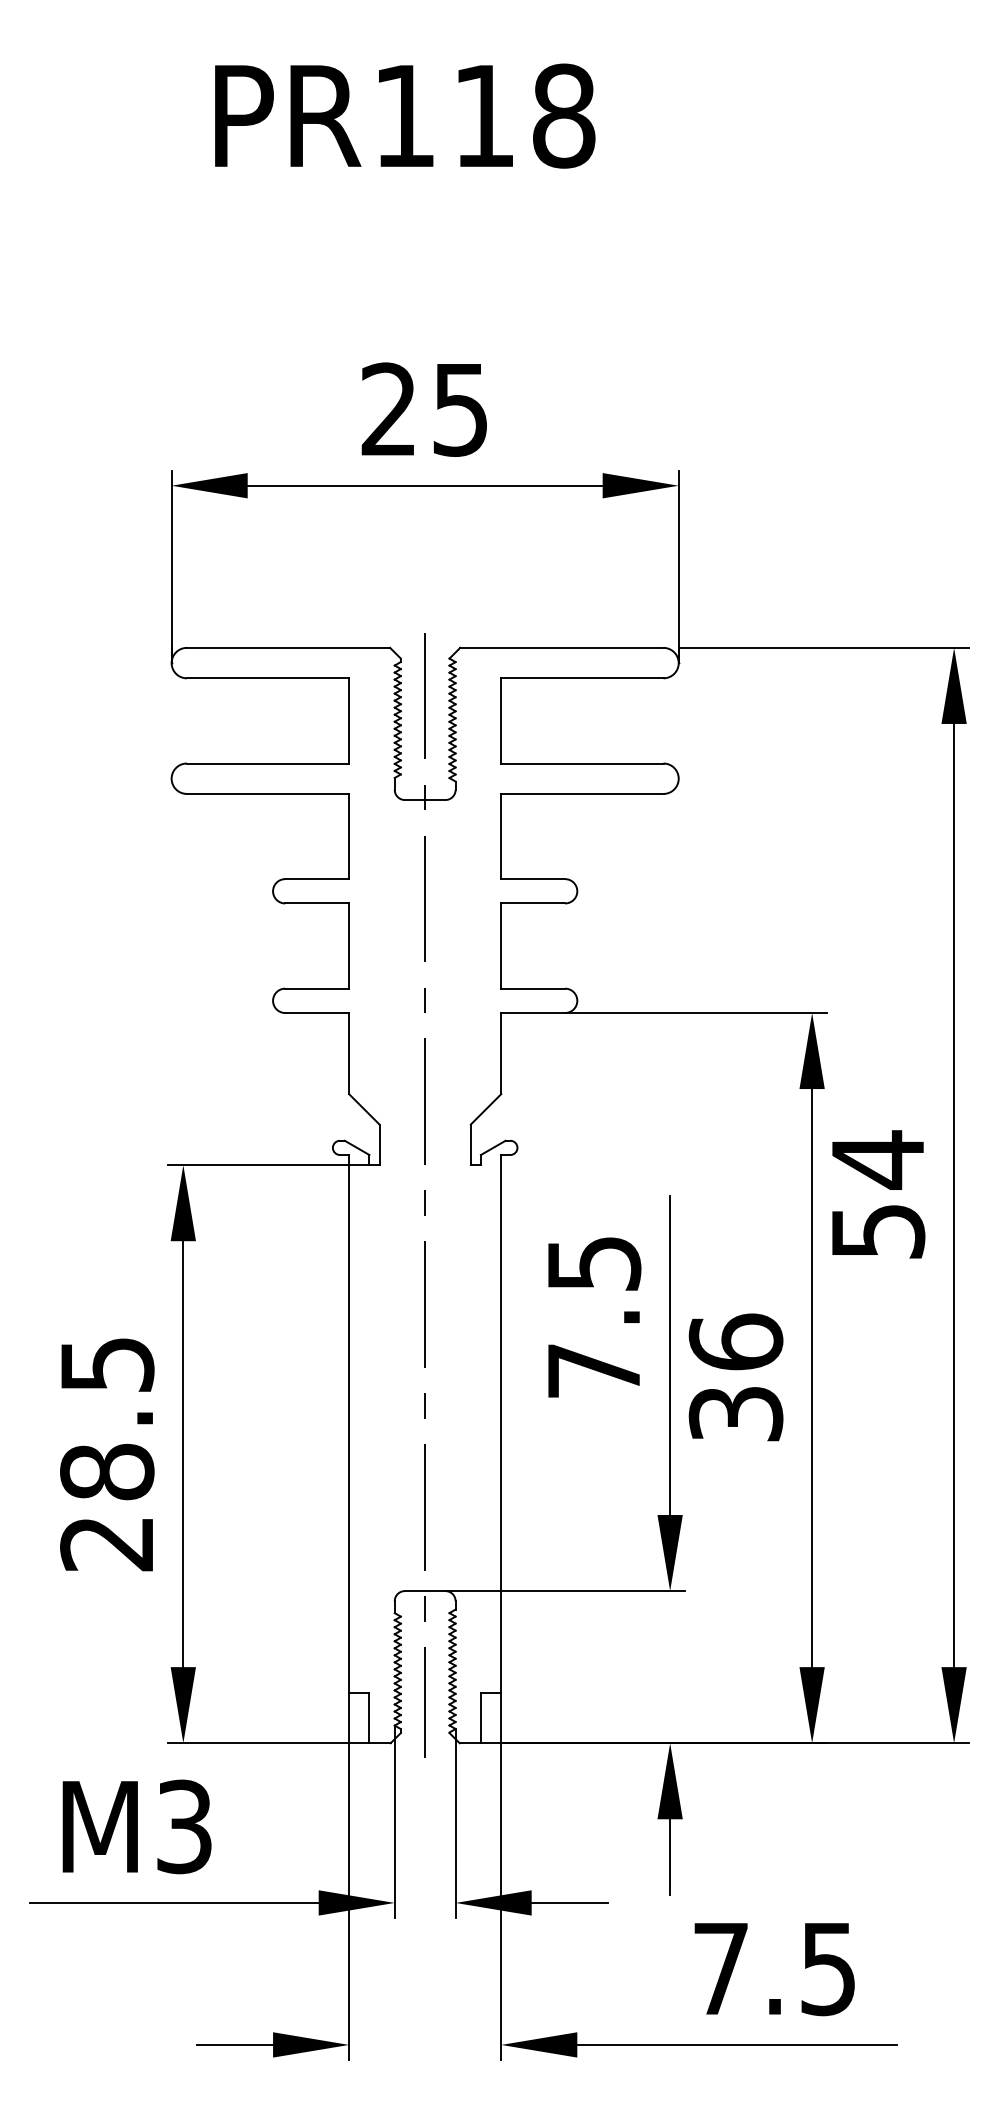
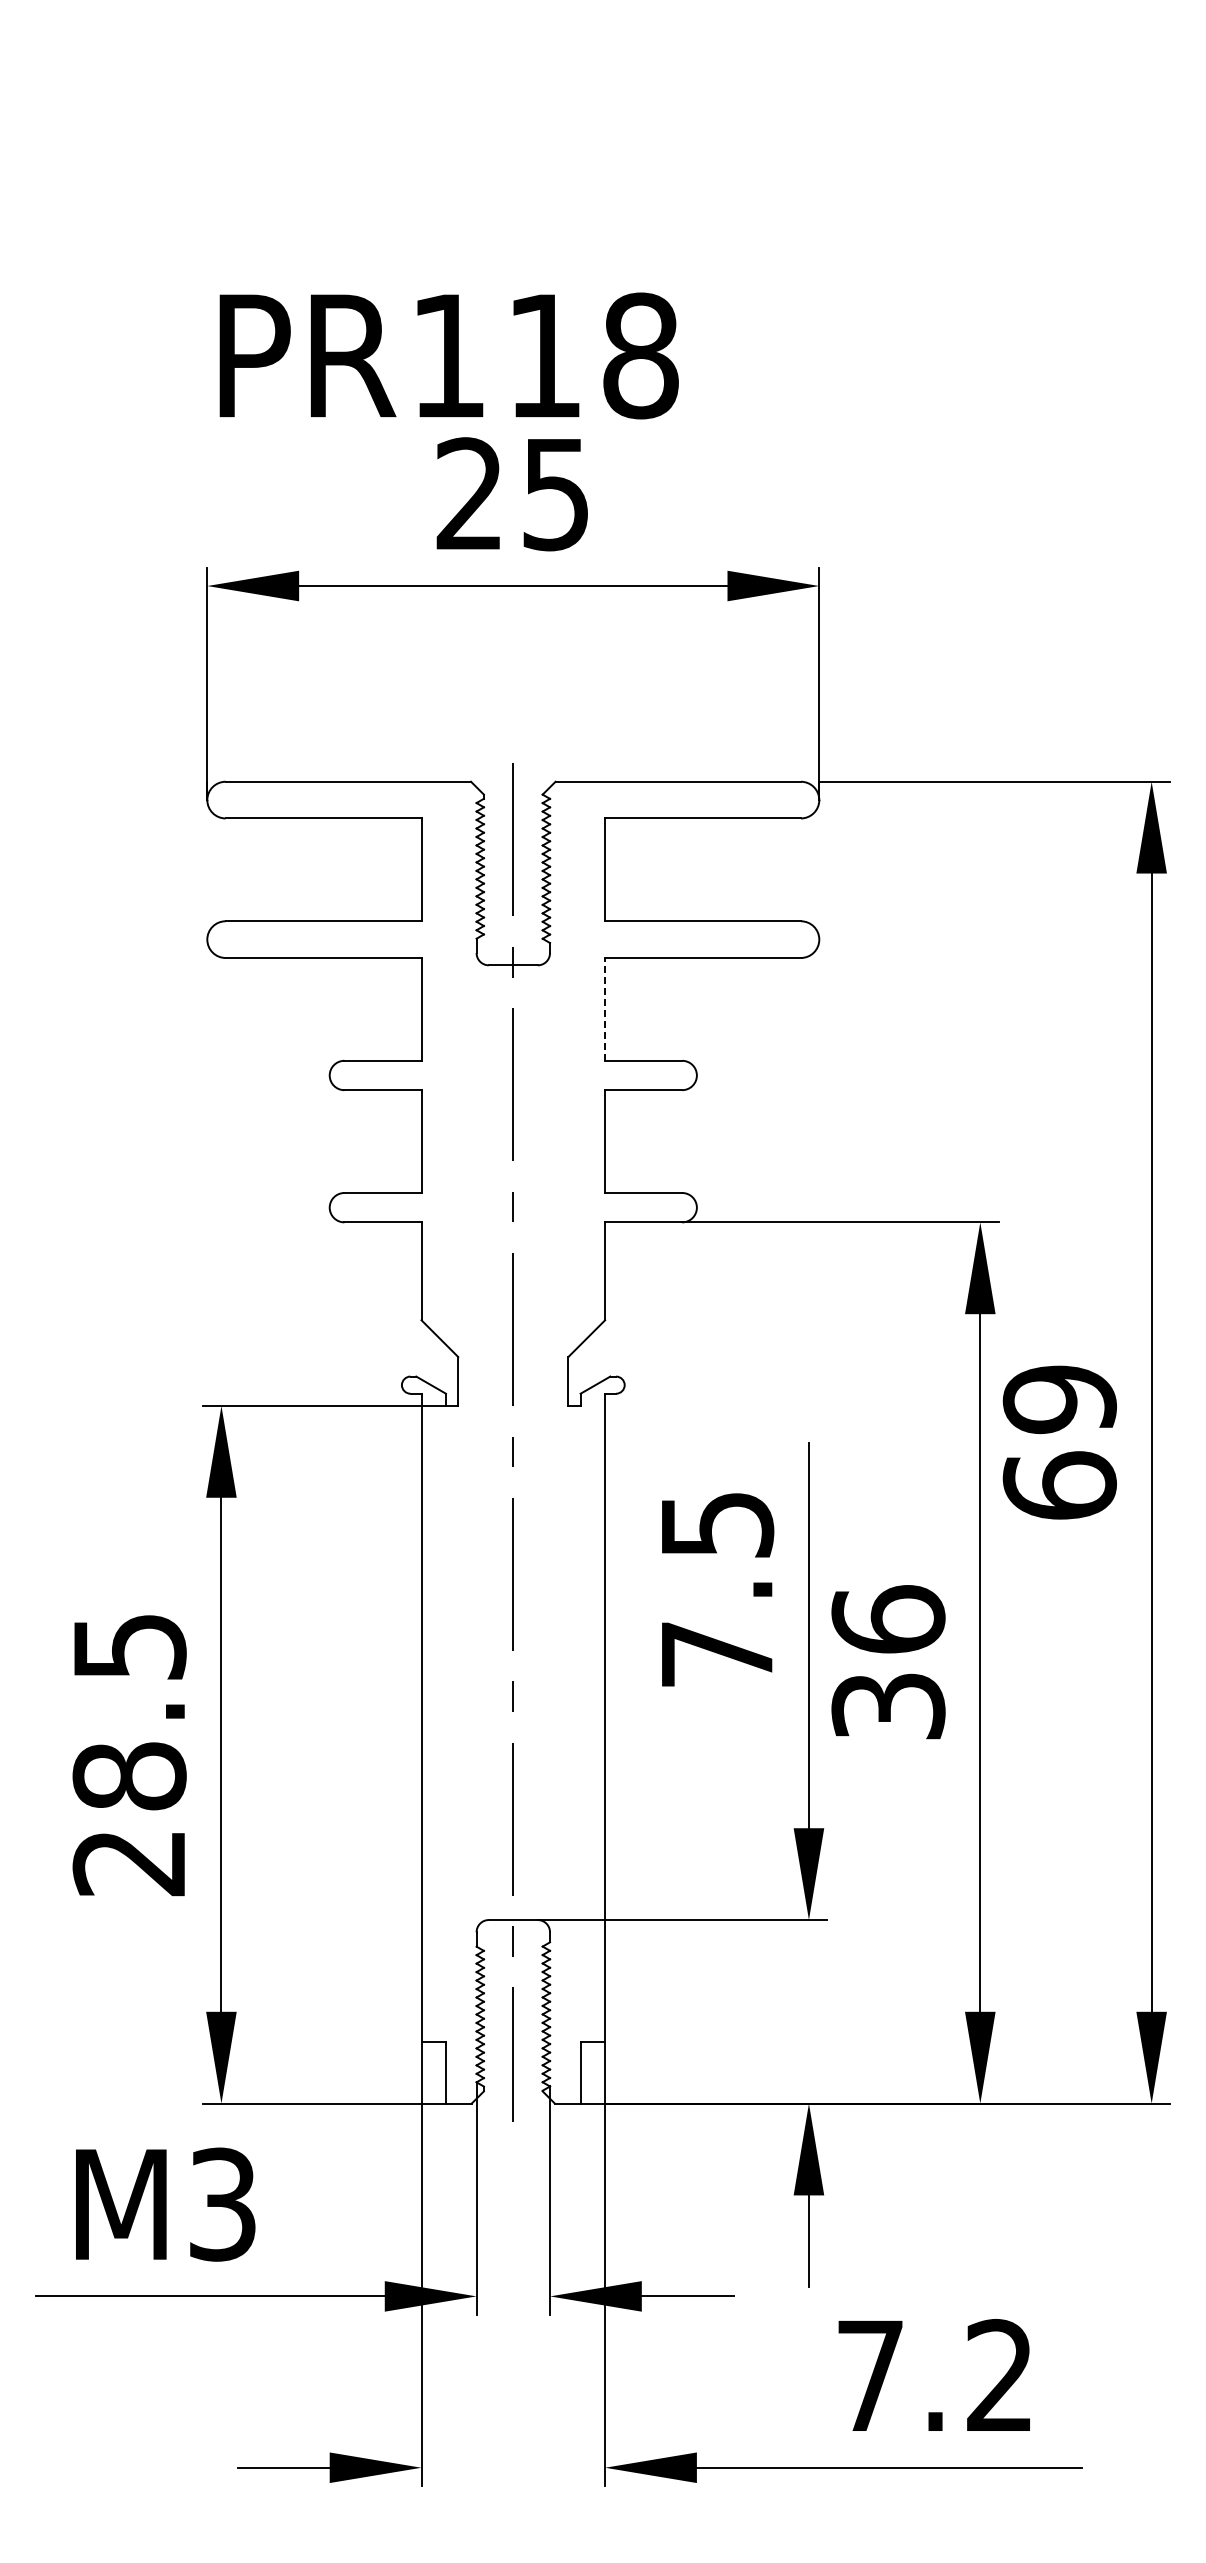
text: (404, 115) -> (448, 355), moved
line: (501, 835) -> (605, 1008), solid -> dashed
text: (877, 1194) -> (1059, 1441), 54 -> 69
text: (828, 1969) -> (999, 2376), 7.5 -> 7.2

